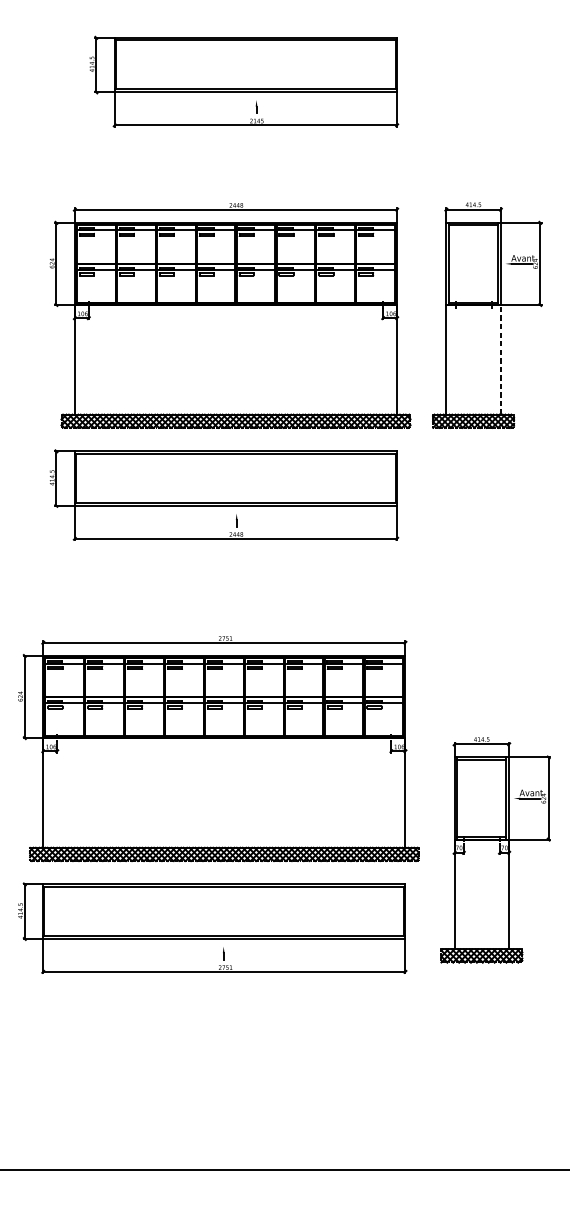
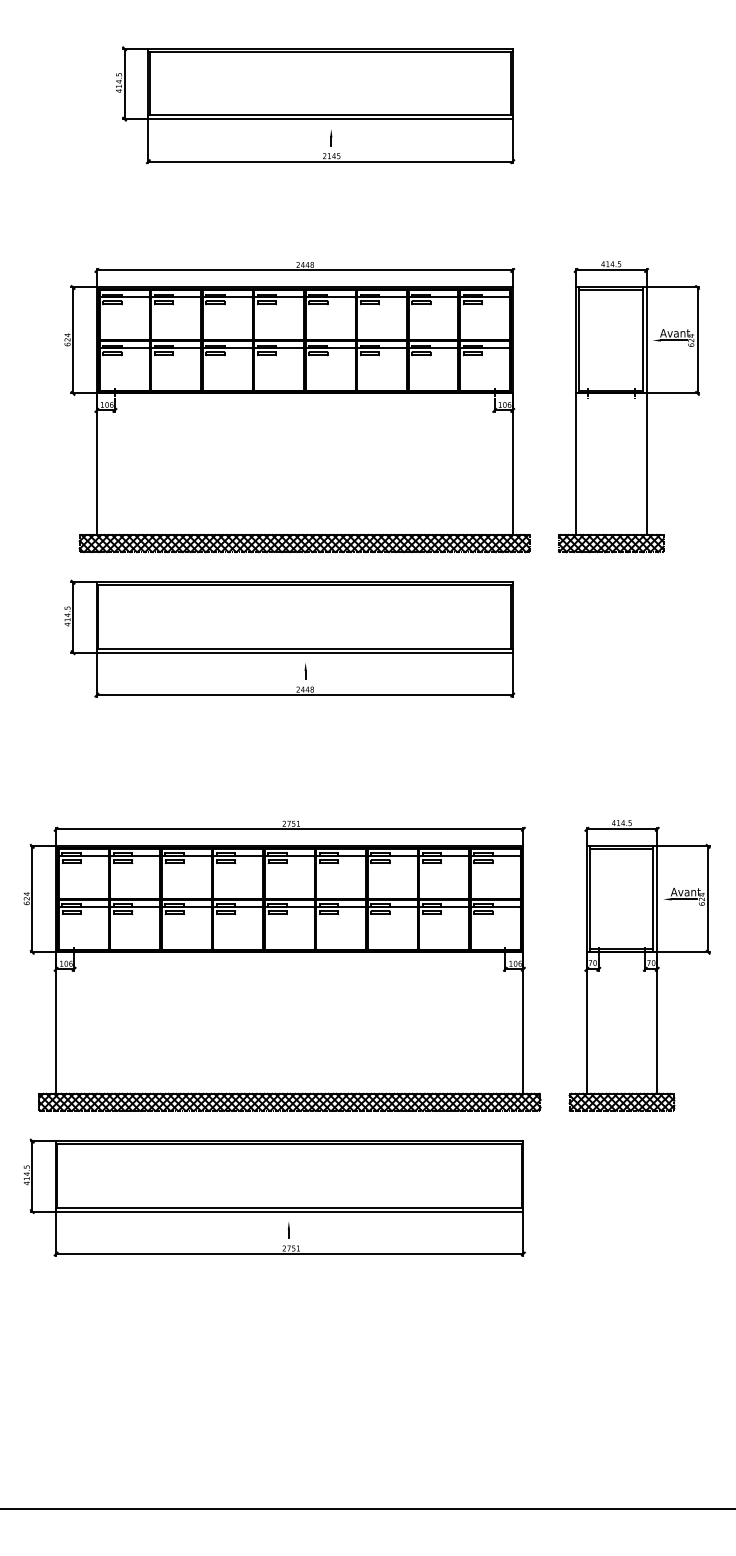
line: (500, 360) -> (646, 464), dashed -> solid
part: (495, 849) -> (639, 965), moved

